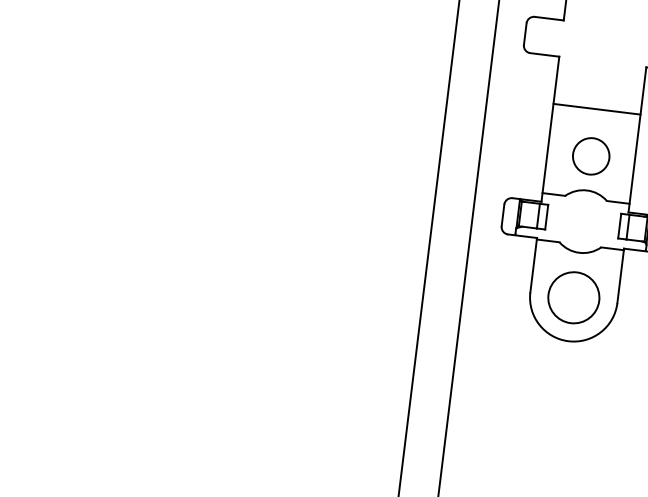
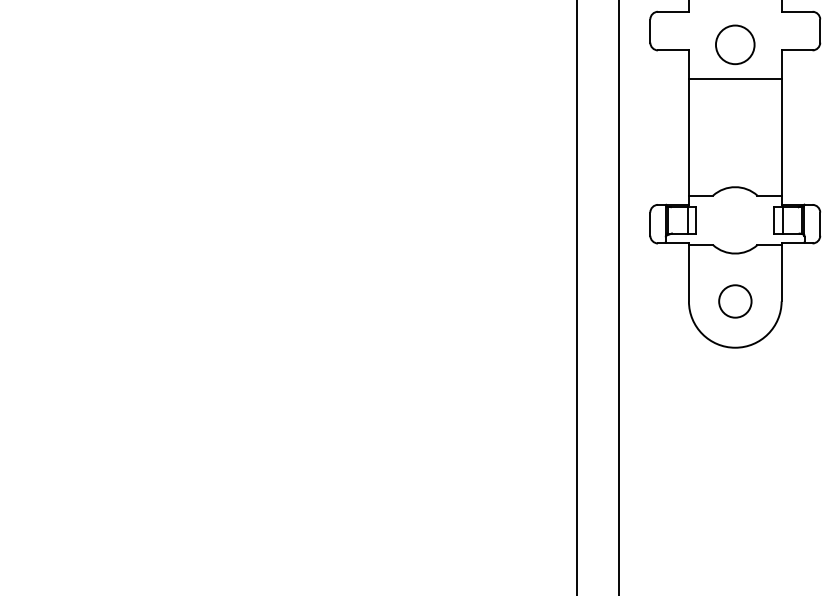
line: (596, 109) -> (734, 78), moved
circle: (591, 156) -> (735, 44), moved
circle: (574, 297) -> (735, 301), size x0.6

